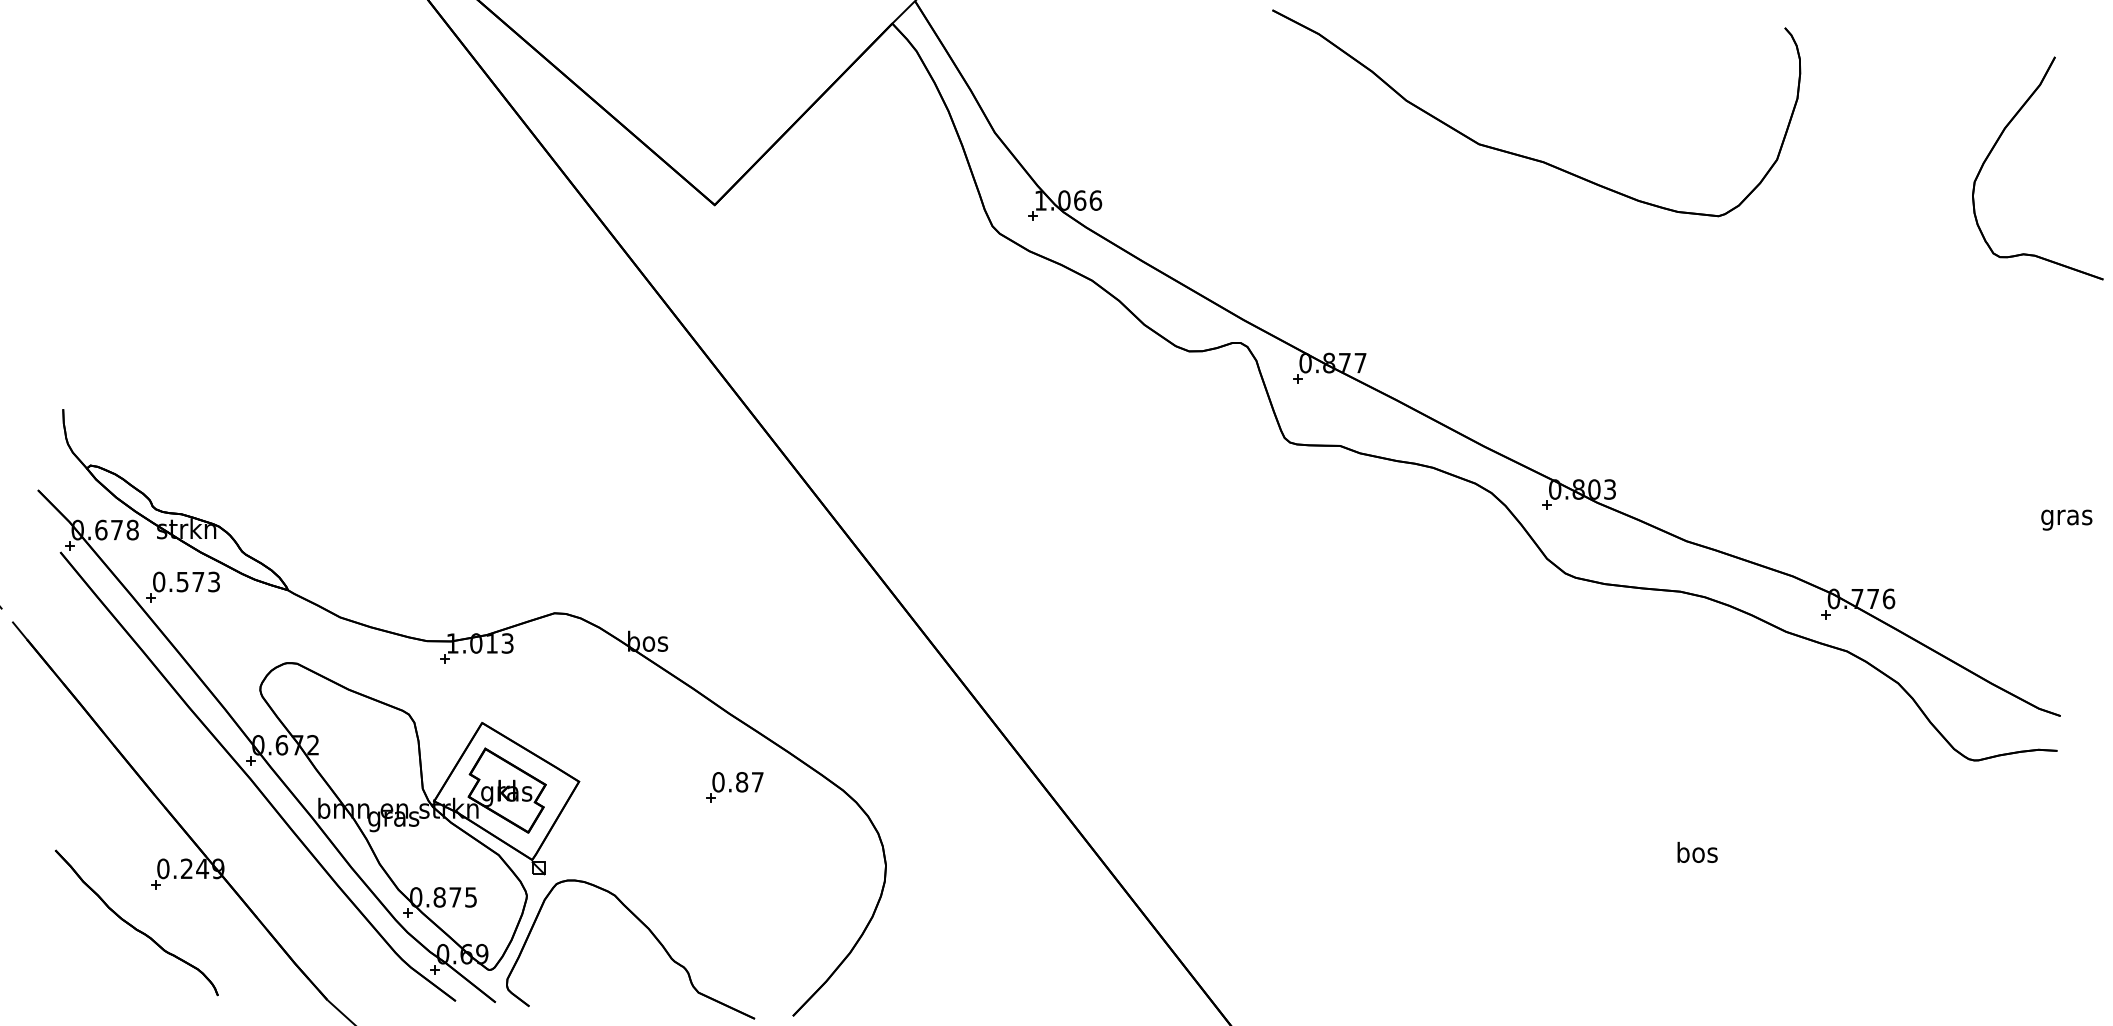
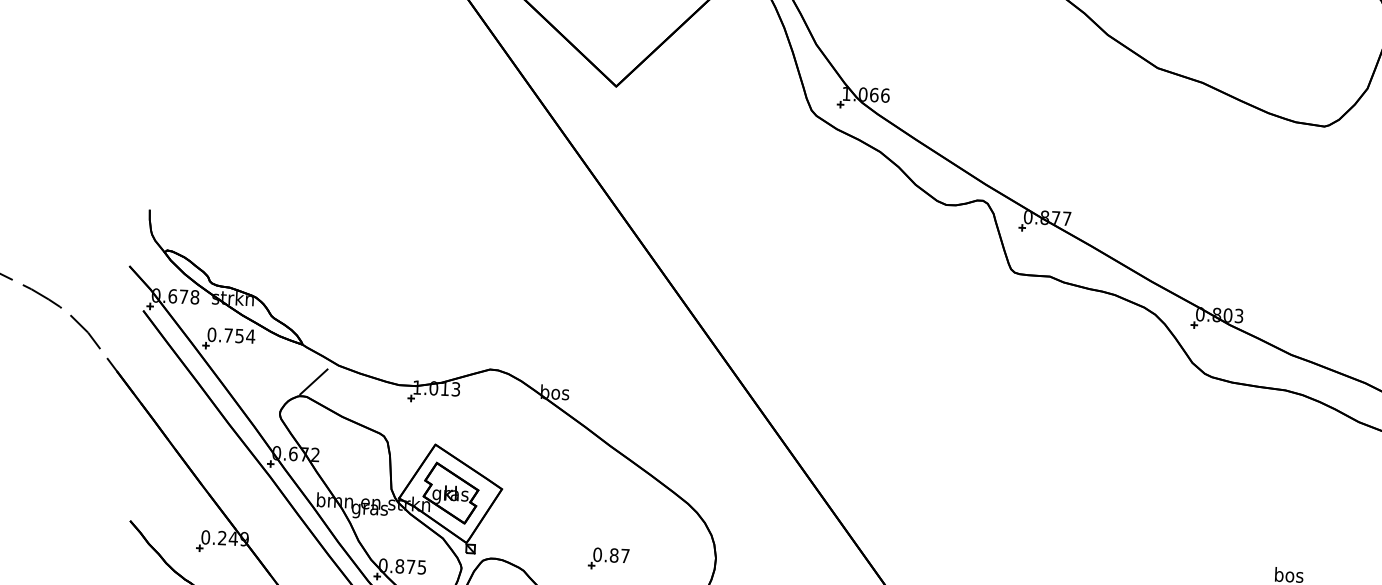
text: (198, 581) -> (239, 335), 0.573 -> 0.754
line: (305, 641) -> (313, 381), added
part: (734, 787) -> (608, 559), moved

